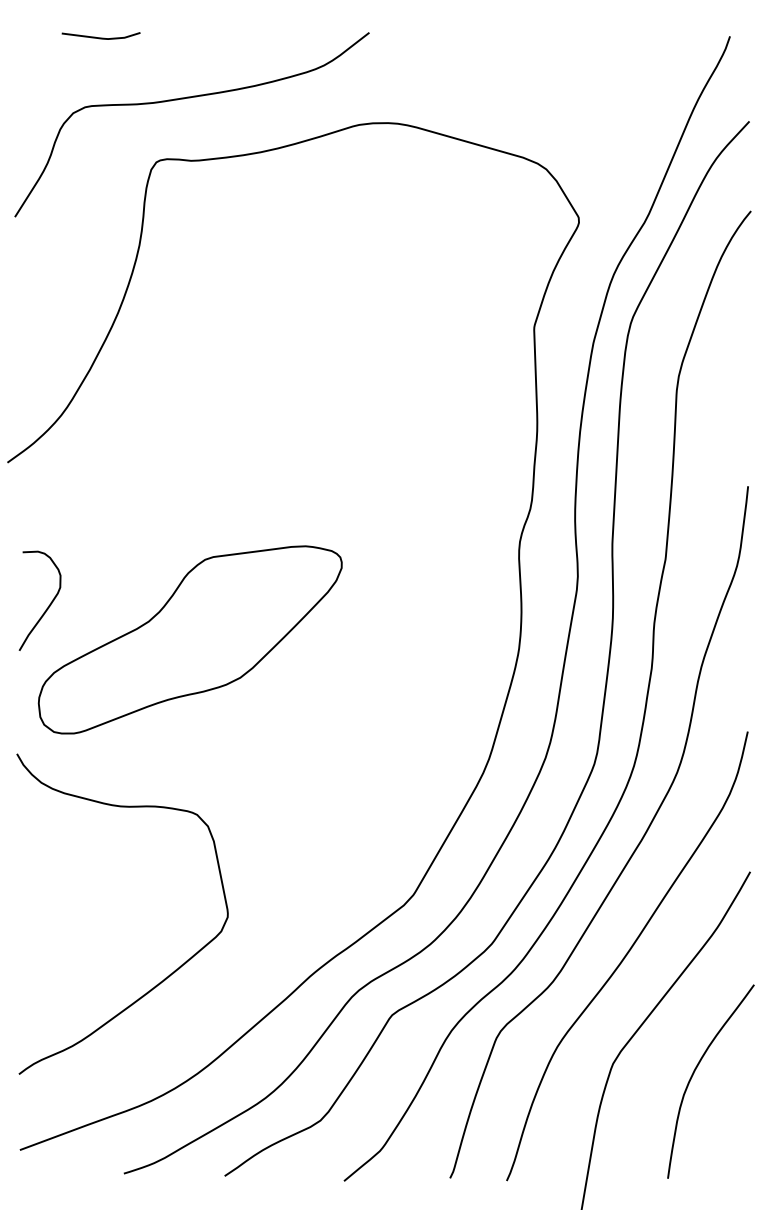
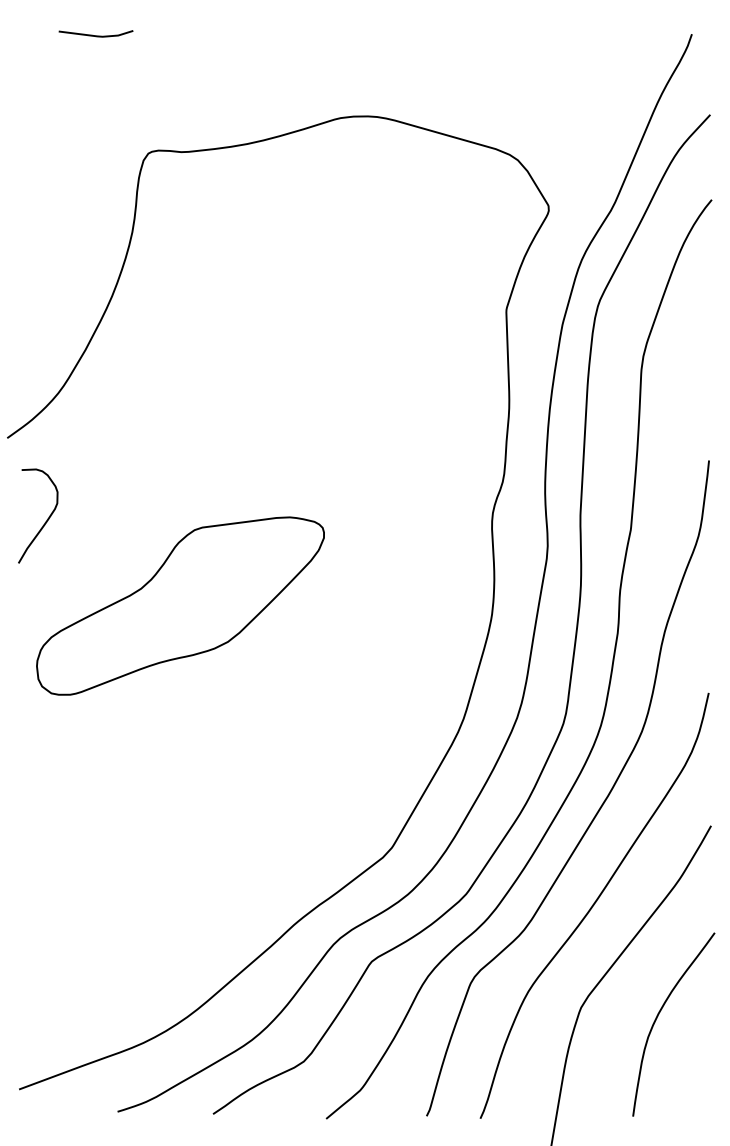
curve: (188, 98) -> (178, 93), removed
curve: (47, 606) -> (45, 521), moved
curve: (171, 972) -> (162, 921), removed

